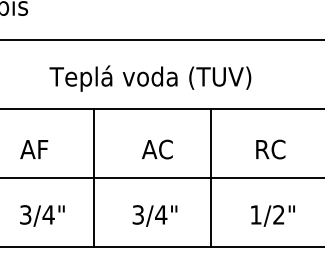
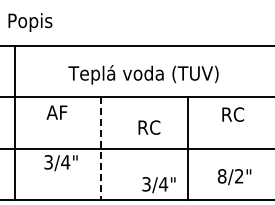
text: (33, 149) -> (56, 112), moved
text: (157, 149) -> (148, 127), AC -> RC
text: (271, 149) -> (233, 114), moved
line: (94, 178) -> (101, 149), solid -> dashed
text: (255, 215) -> (221, 176), 1/2" -> 8/2"
text: (41, 216) -> (60, 163), moved
text: (154, 216) -> (158, 185), moved

